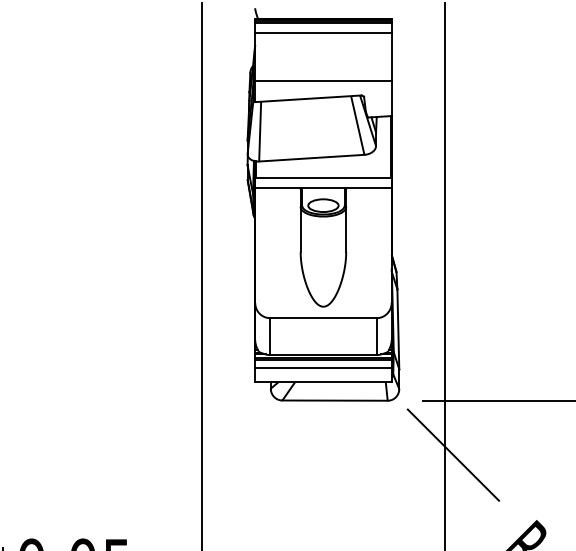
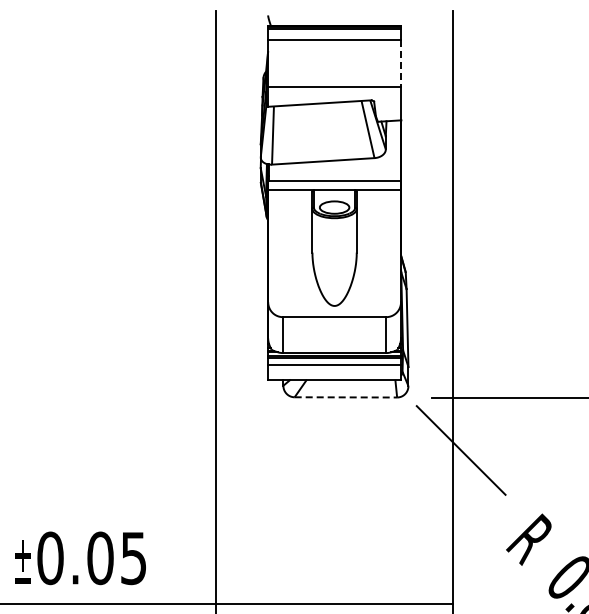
line: (392, 57) -> (401, 63), solid -> dashed
line: (335, 400) -> (346, 397), solid -> dashed

